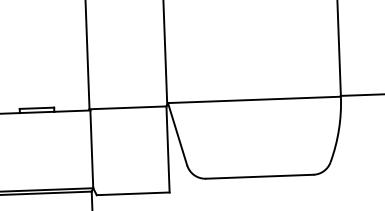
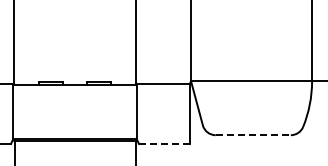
line: (260, 177) -> (253, 135), solid -> dashed
line: (131, 193) -> (163, 143), solid -> dashed

